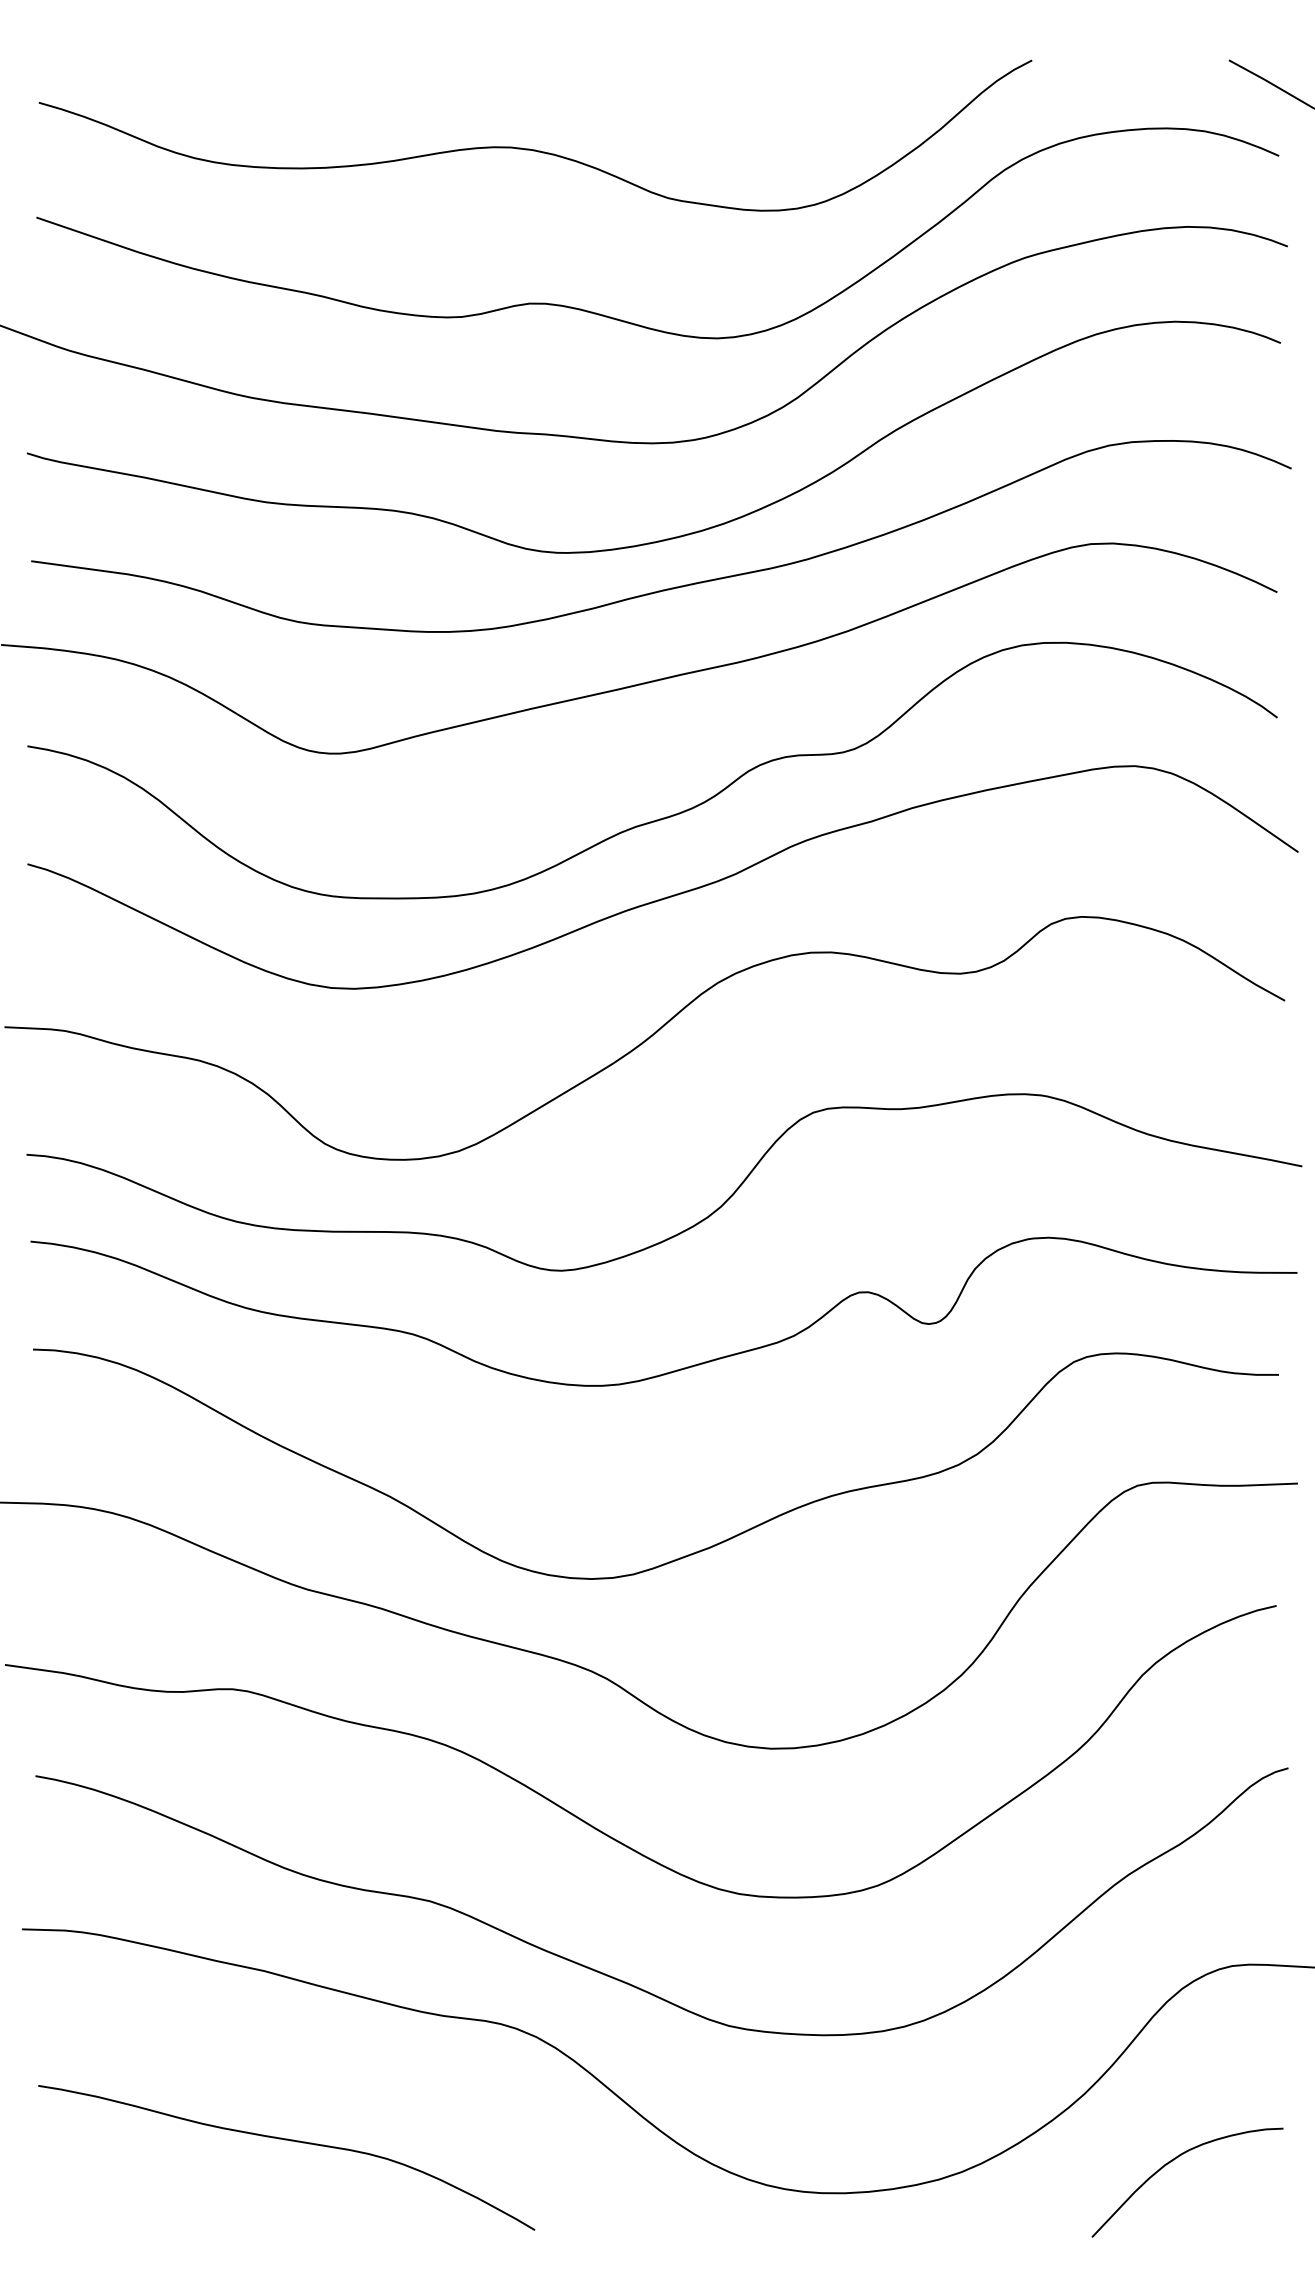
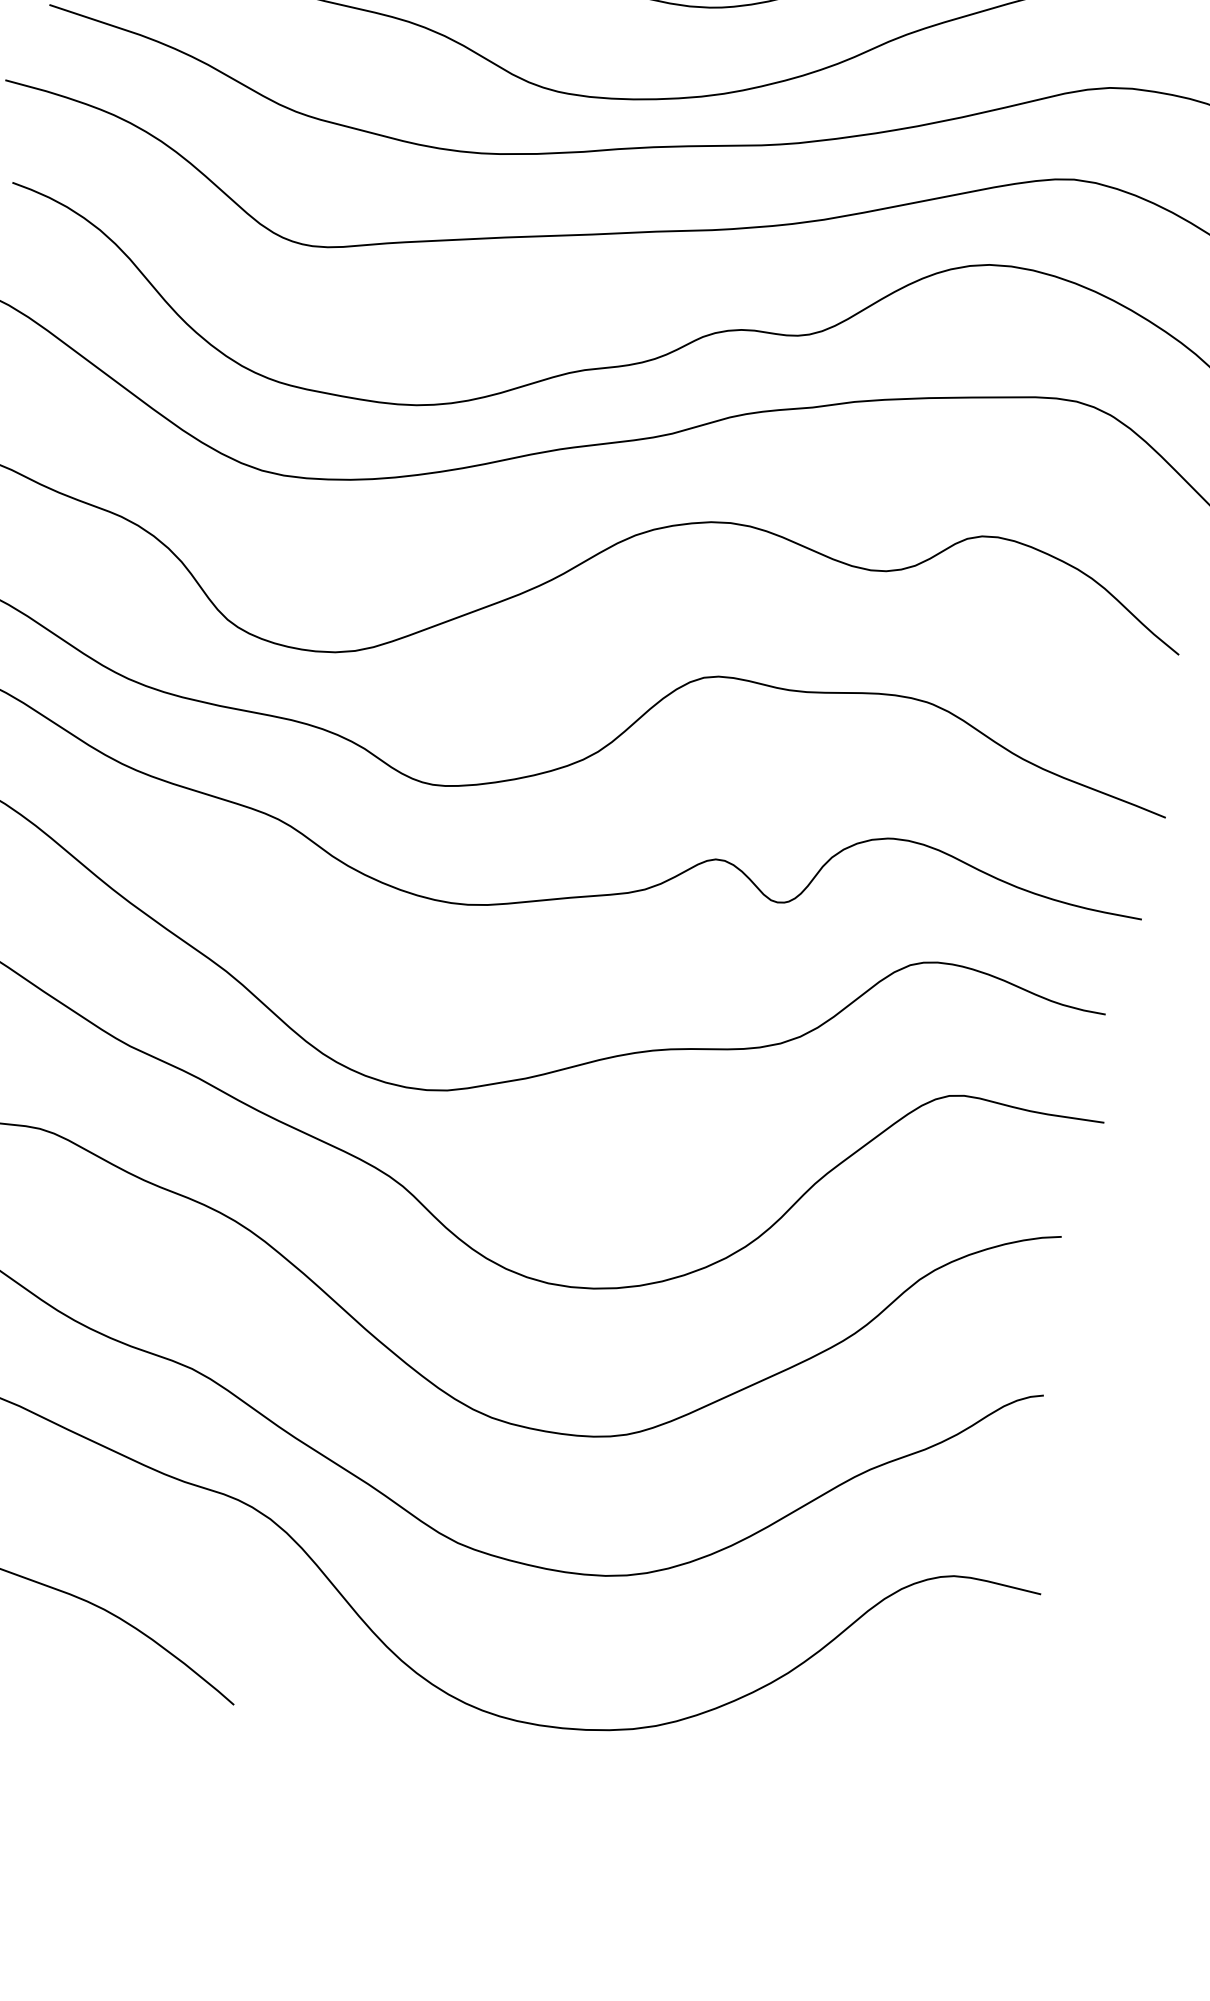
curve: (1174, 2160) -> (863, 1753), removed

